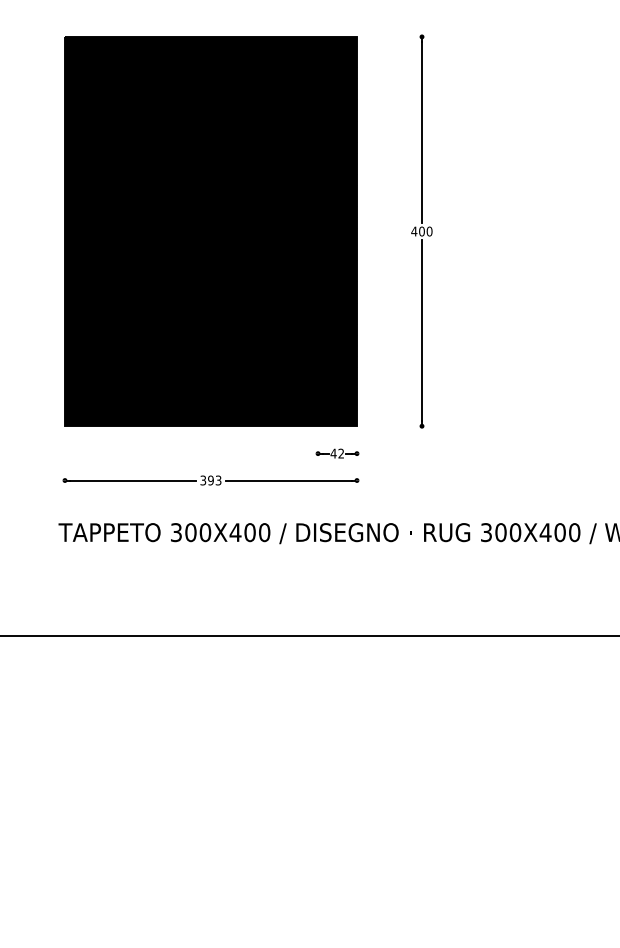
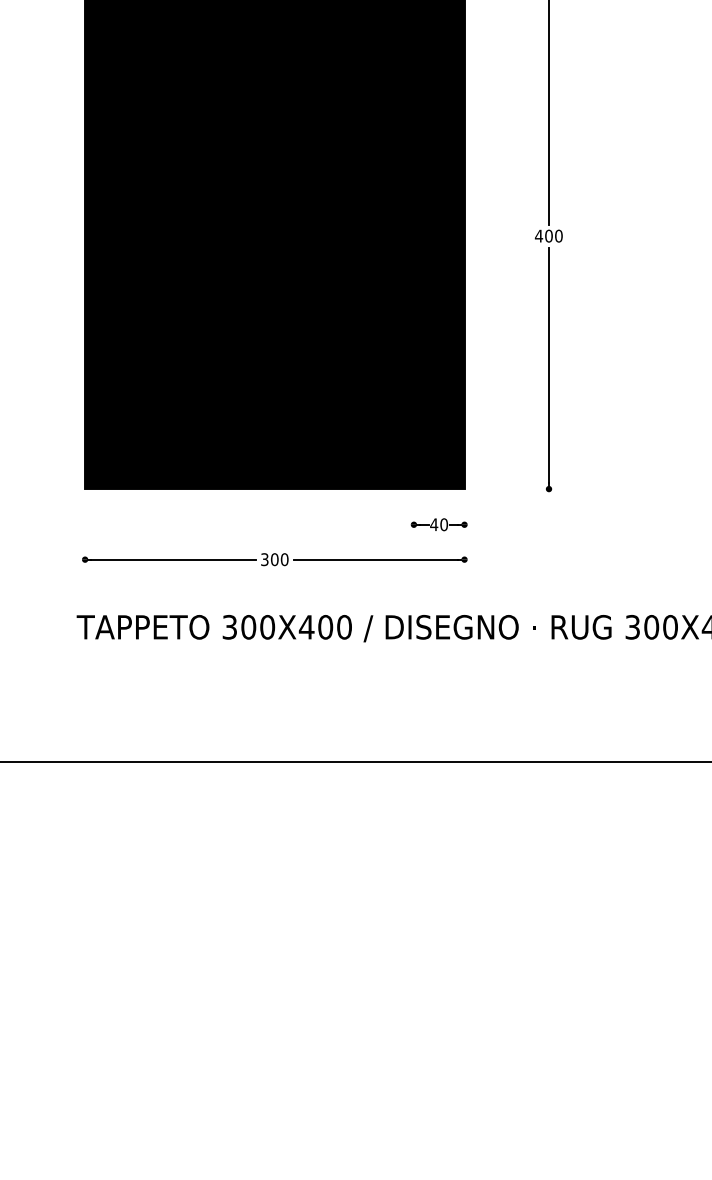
text: (341, 453) -> (444, 524), 42 -> 40
text: (214, 480) -> (279, 559), 393 -> 300

